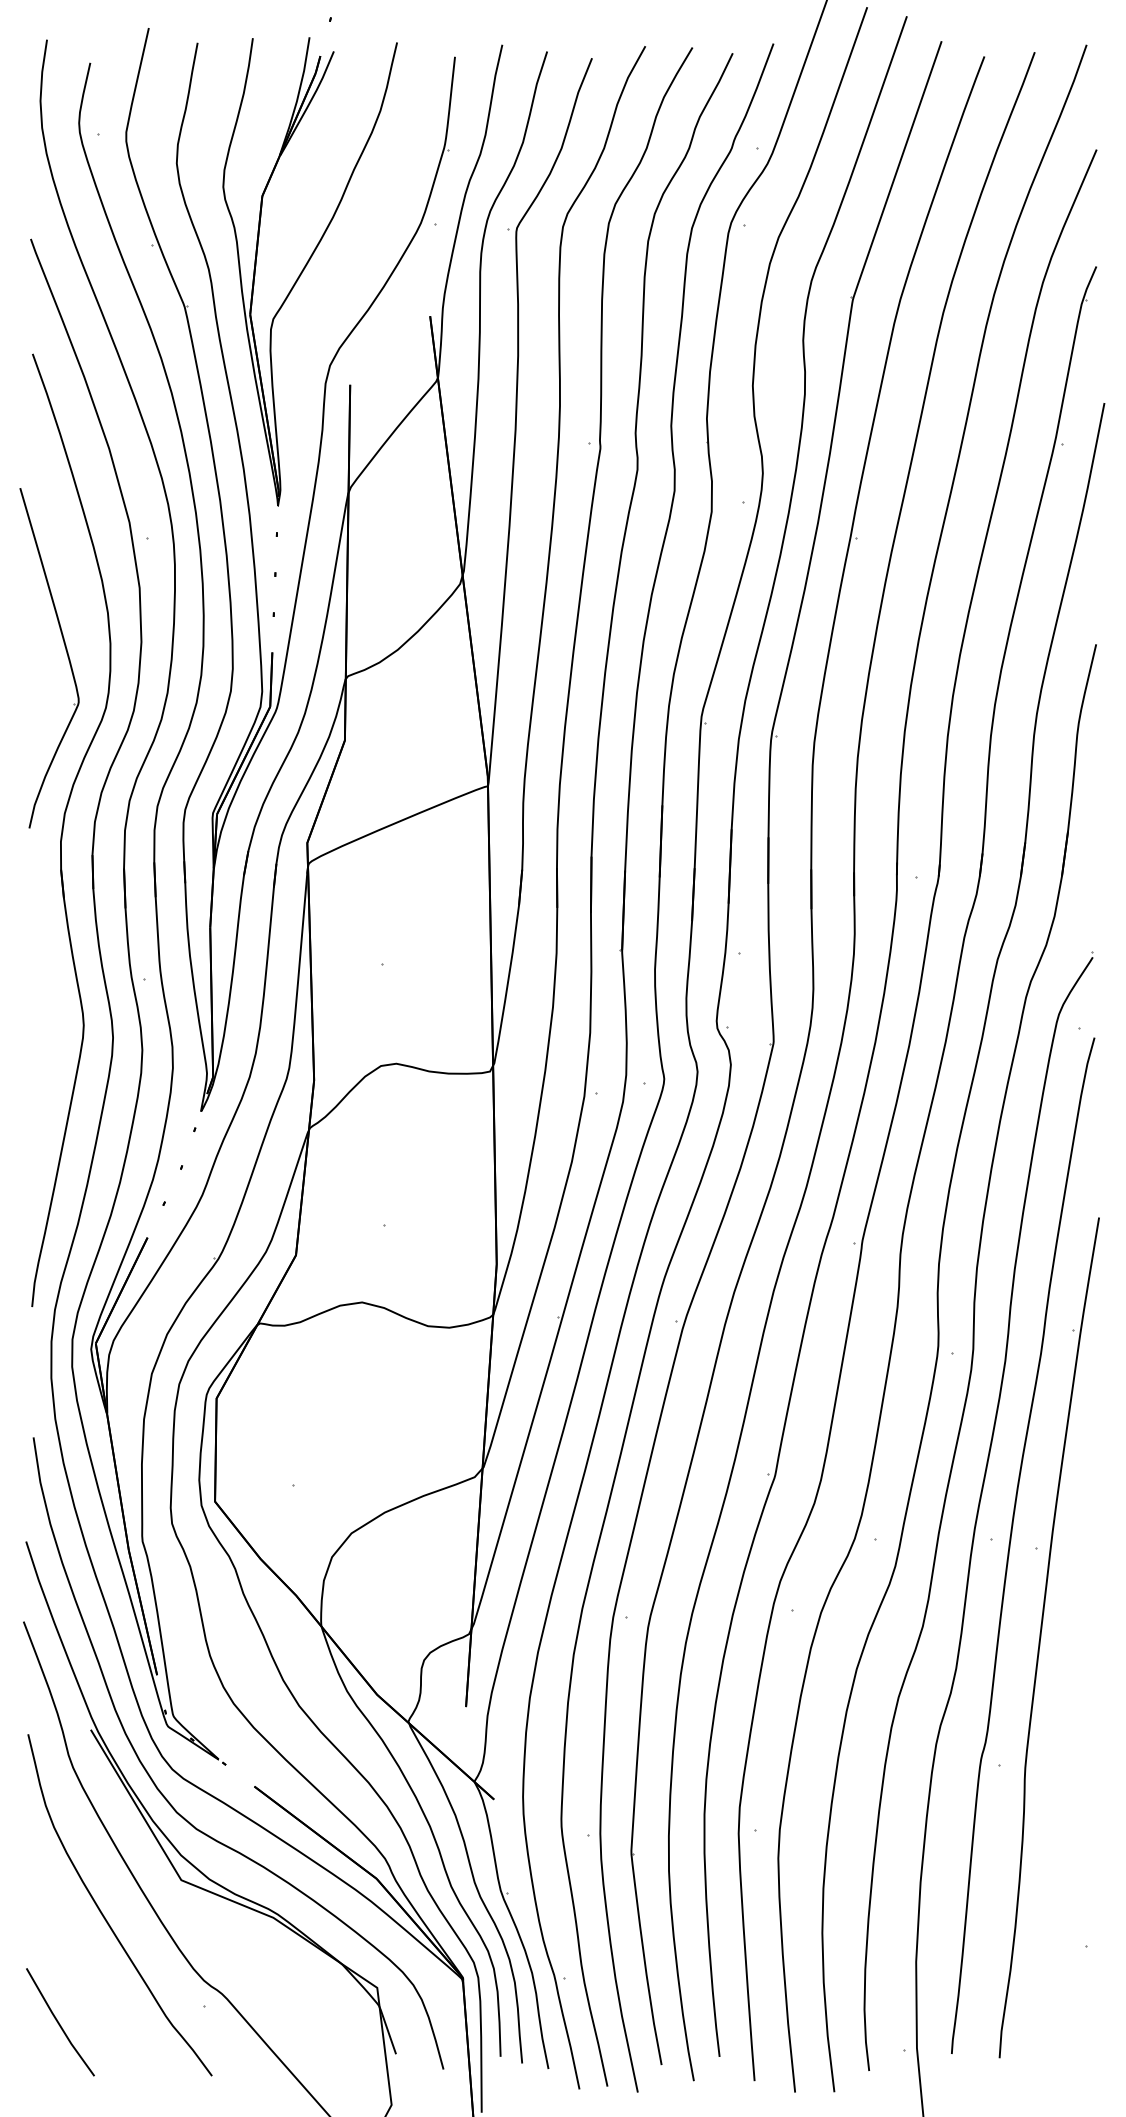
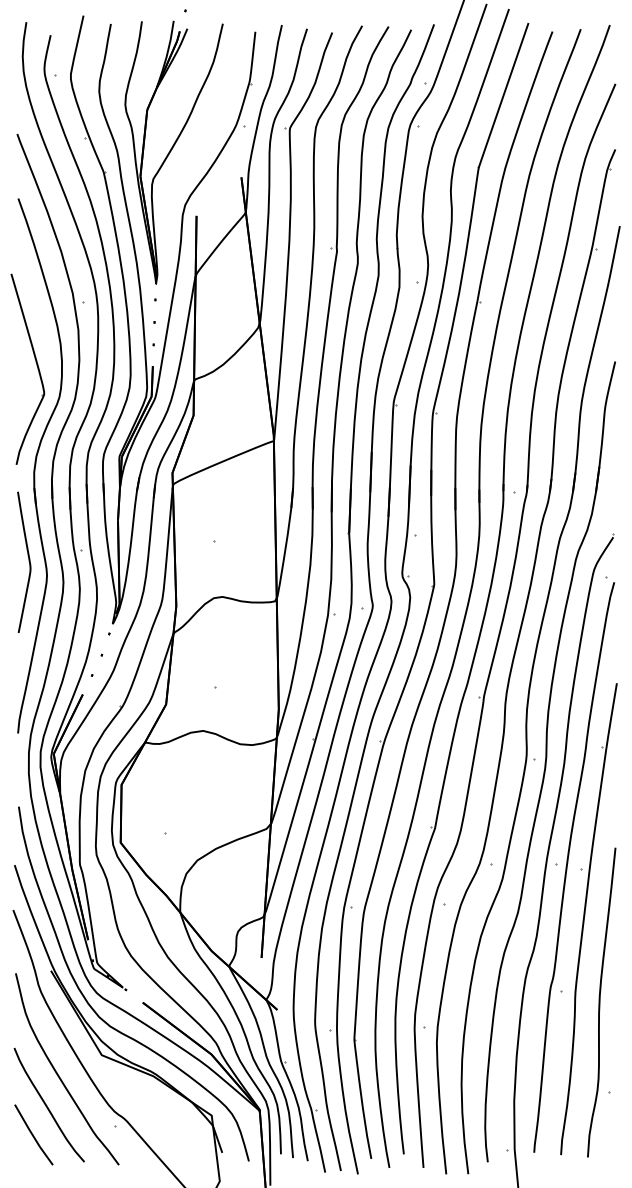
curve: (50, 1000) -> (28, 561), added
curve: (1069, 1786) -> (600, 1002), added
curve: (84, 1969) -> (47, 1105), added

